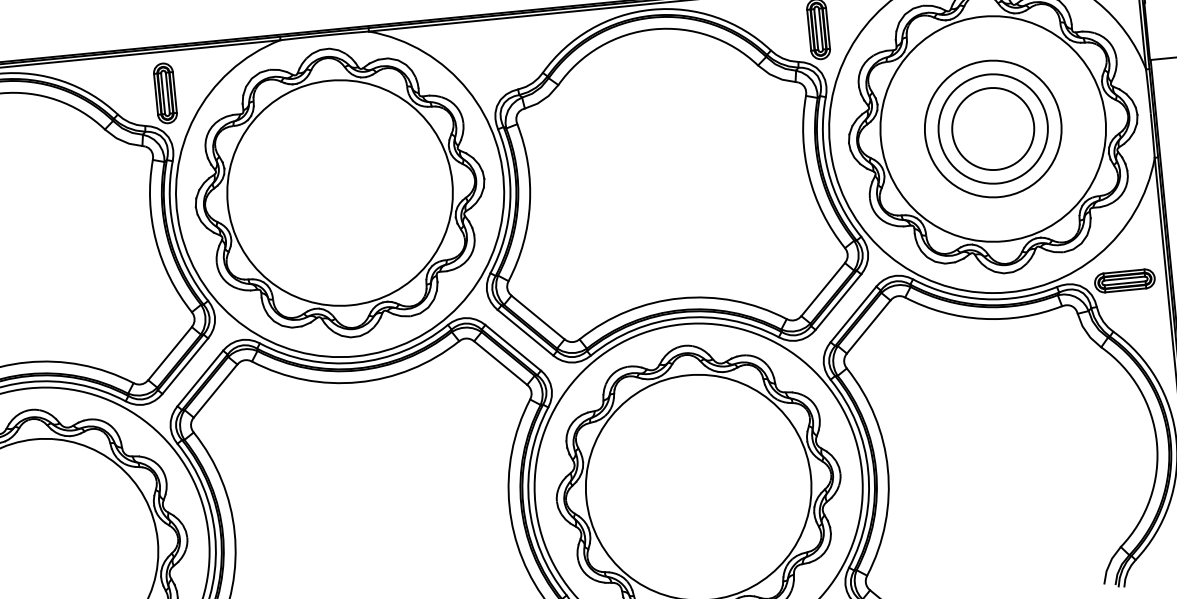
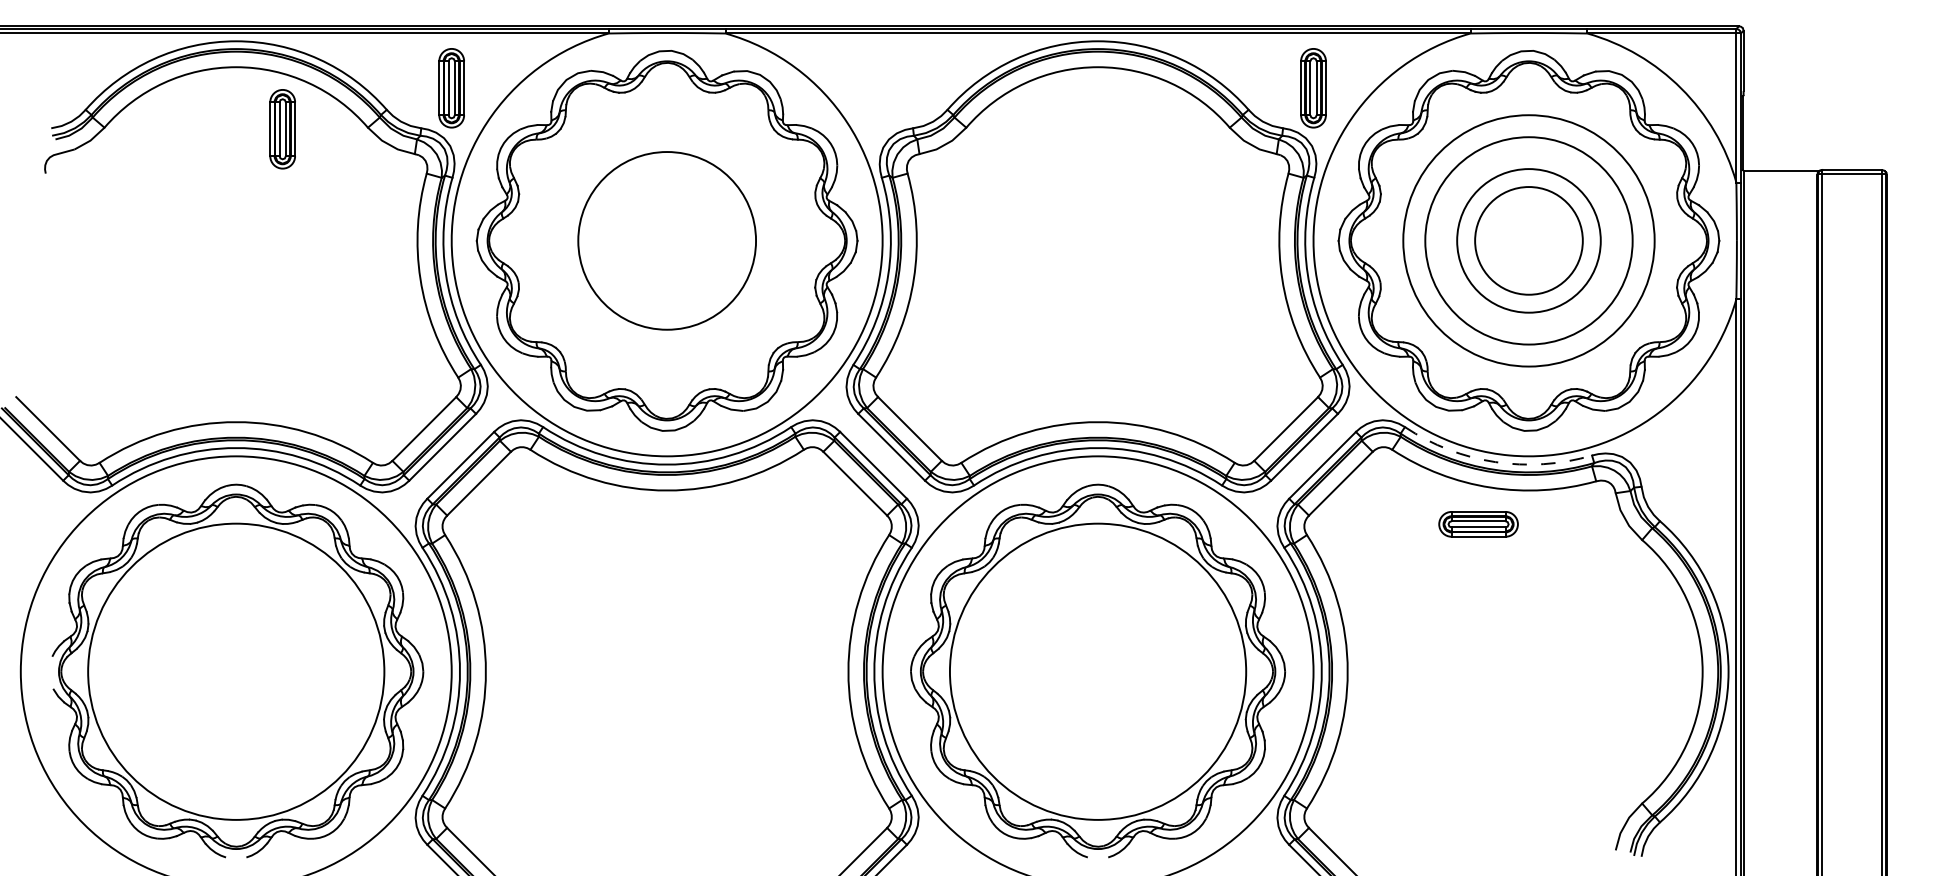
circle: (992, 128) -> (1528, 240), size x0.7
circle: (992, 128) -> (1528, 240), size x1.4
part: (40, 137) -> (282, 129), added
circle: (340, 192) -> (667, 240), size x0.6
part: (1124, 281) -> (1478, 524), moved
arc: (984, 299) -> (1495, 462), solid -> dashed

